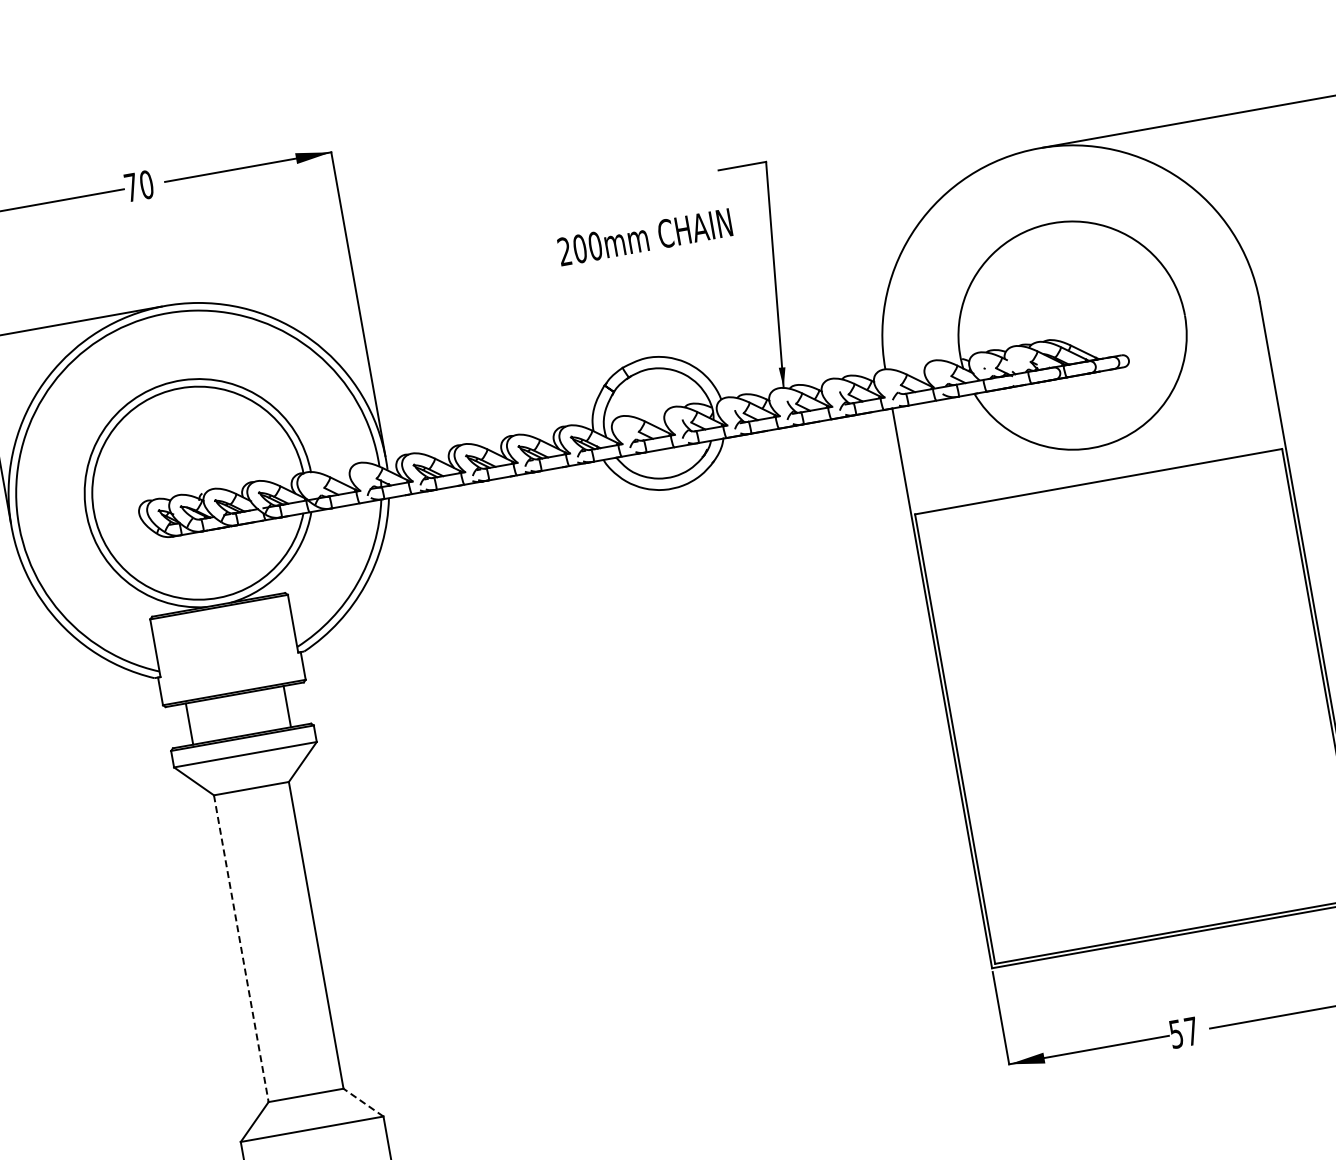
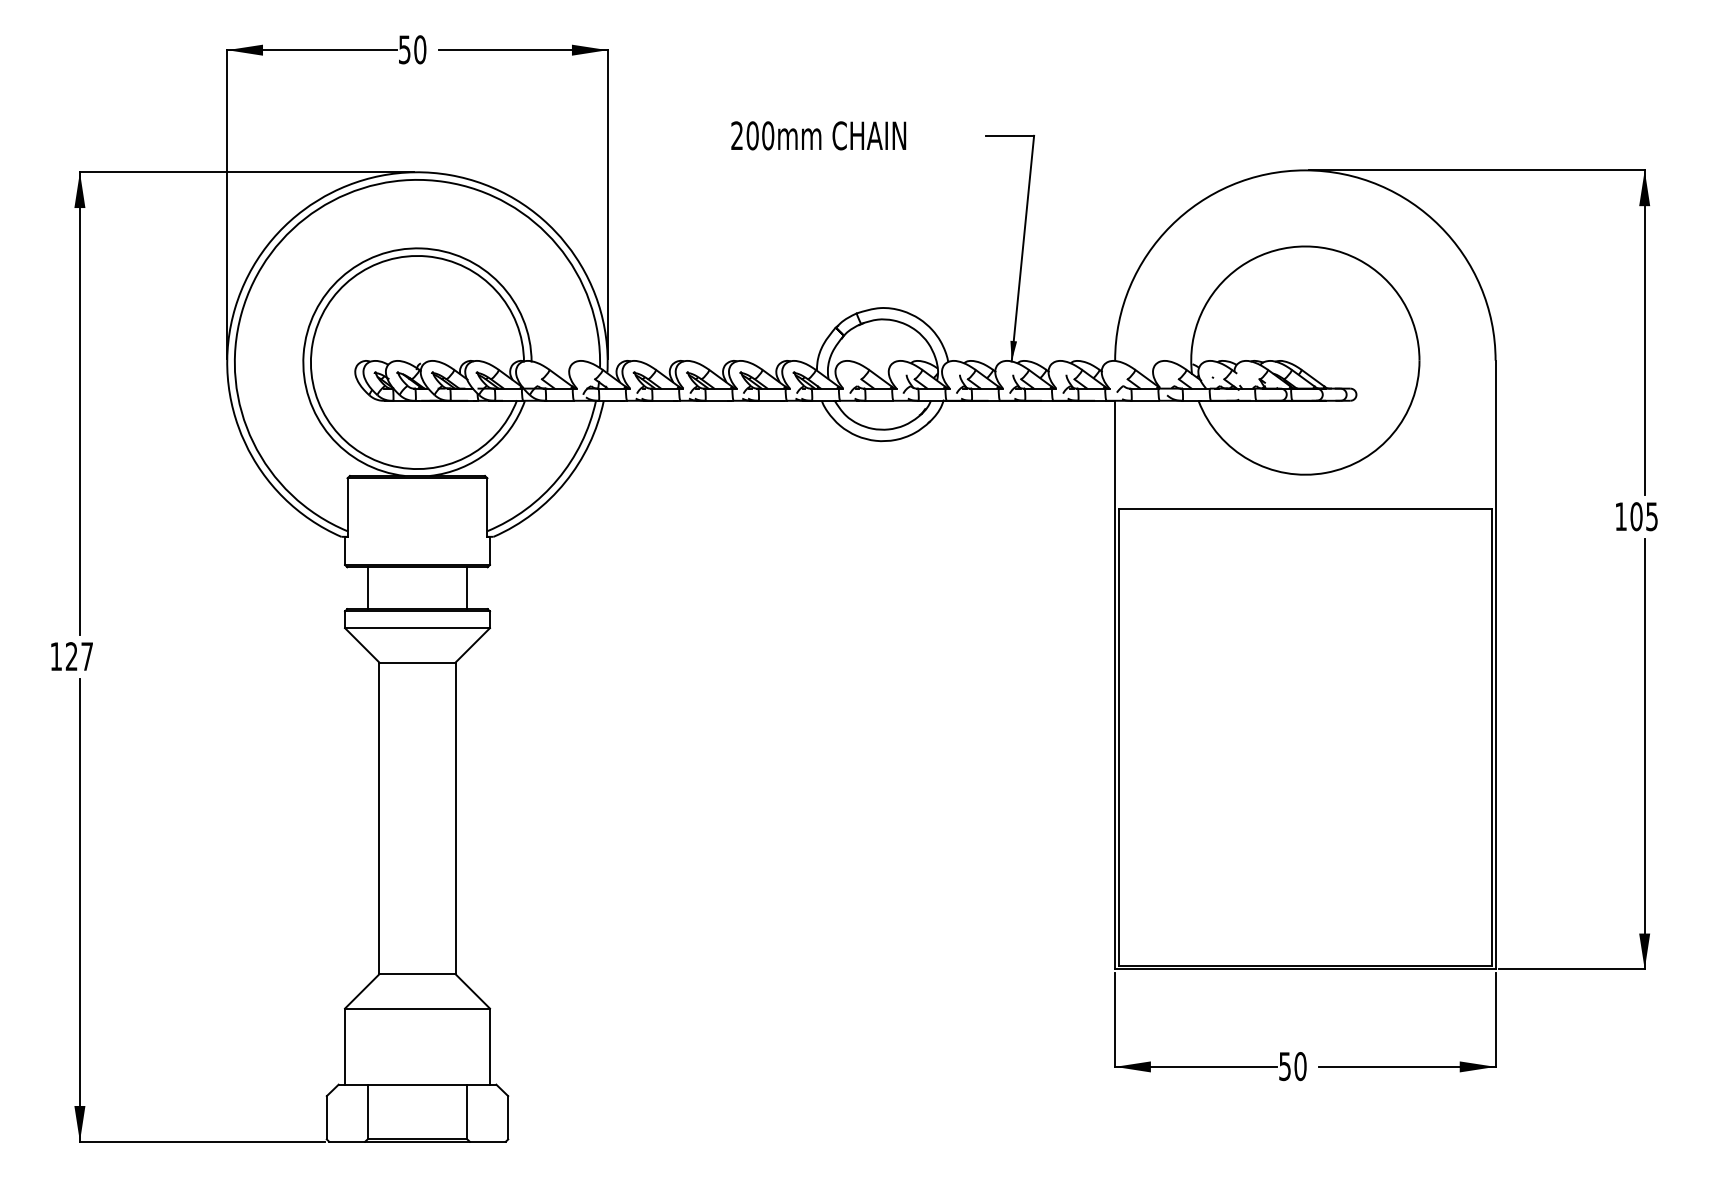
text: (131, 187) -> (404, 49), 70 -> 50
text: (644, 236) -> (818, 135), moved
line: (241, 948) -> (379, 818), dashed -> solid
text: (1191, 1031) -> (1300, 1066), 57 -> 50
line: (363, 1102) -> (472, 991), dashed -> solid

